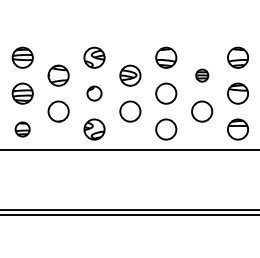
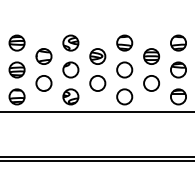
part: (202, 75) -> (151, 56), size x1.67
part: (94, 93) -> (70, 69), size x1.43
part: (22, 129) -> (16, 96), size x1.43

